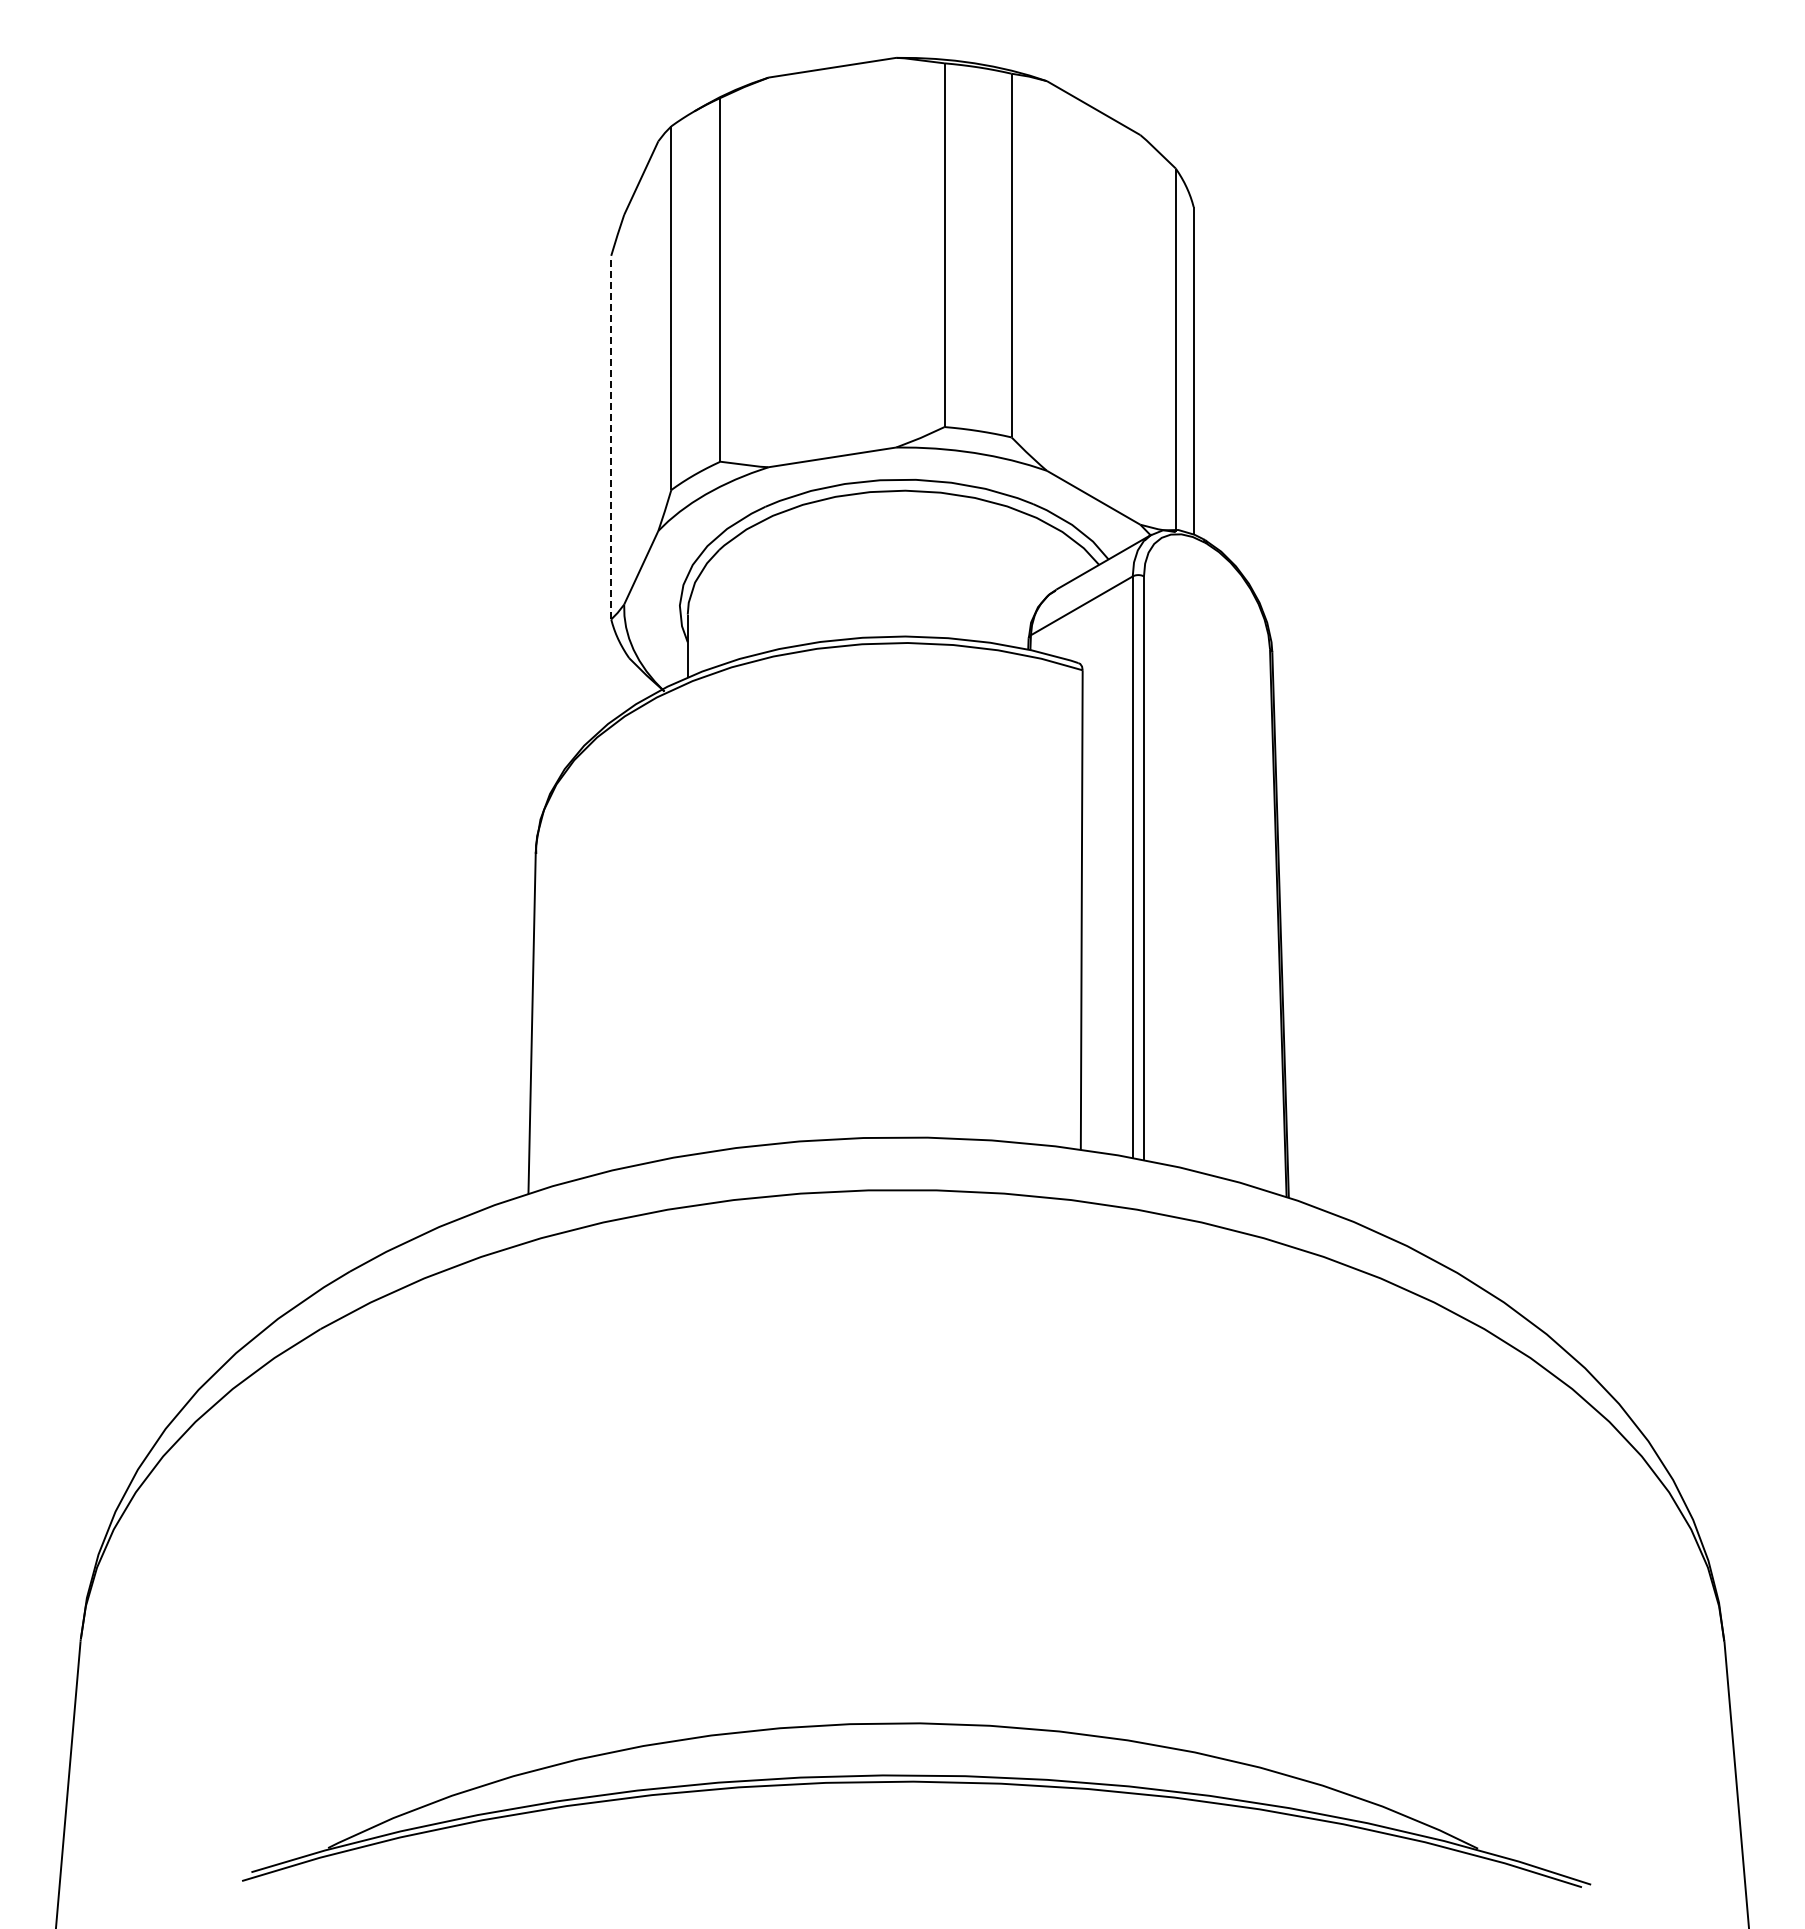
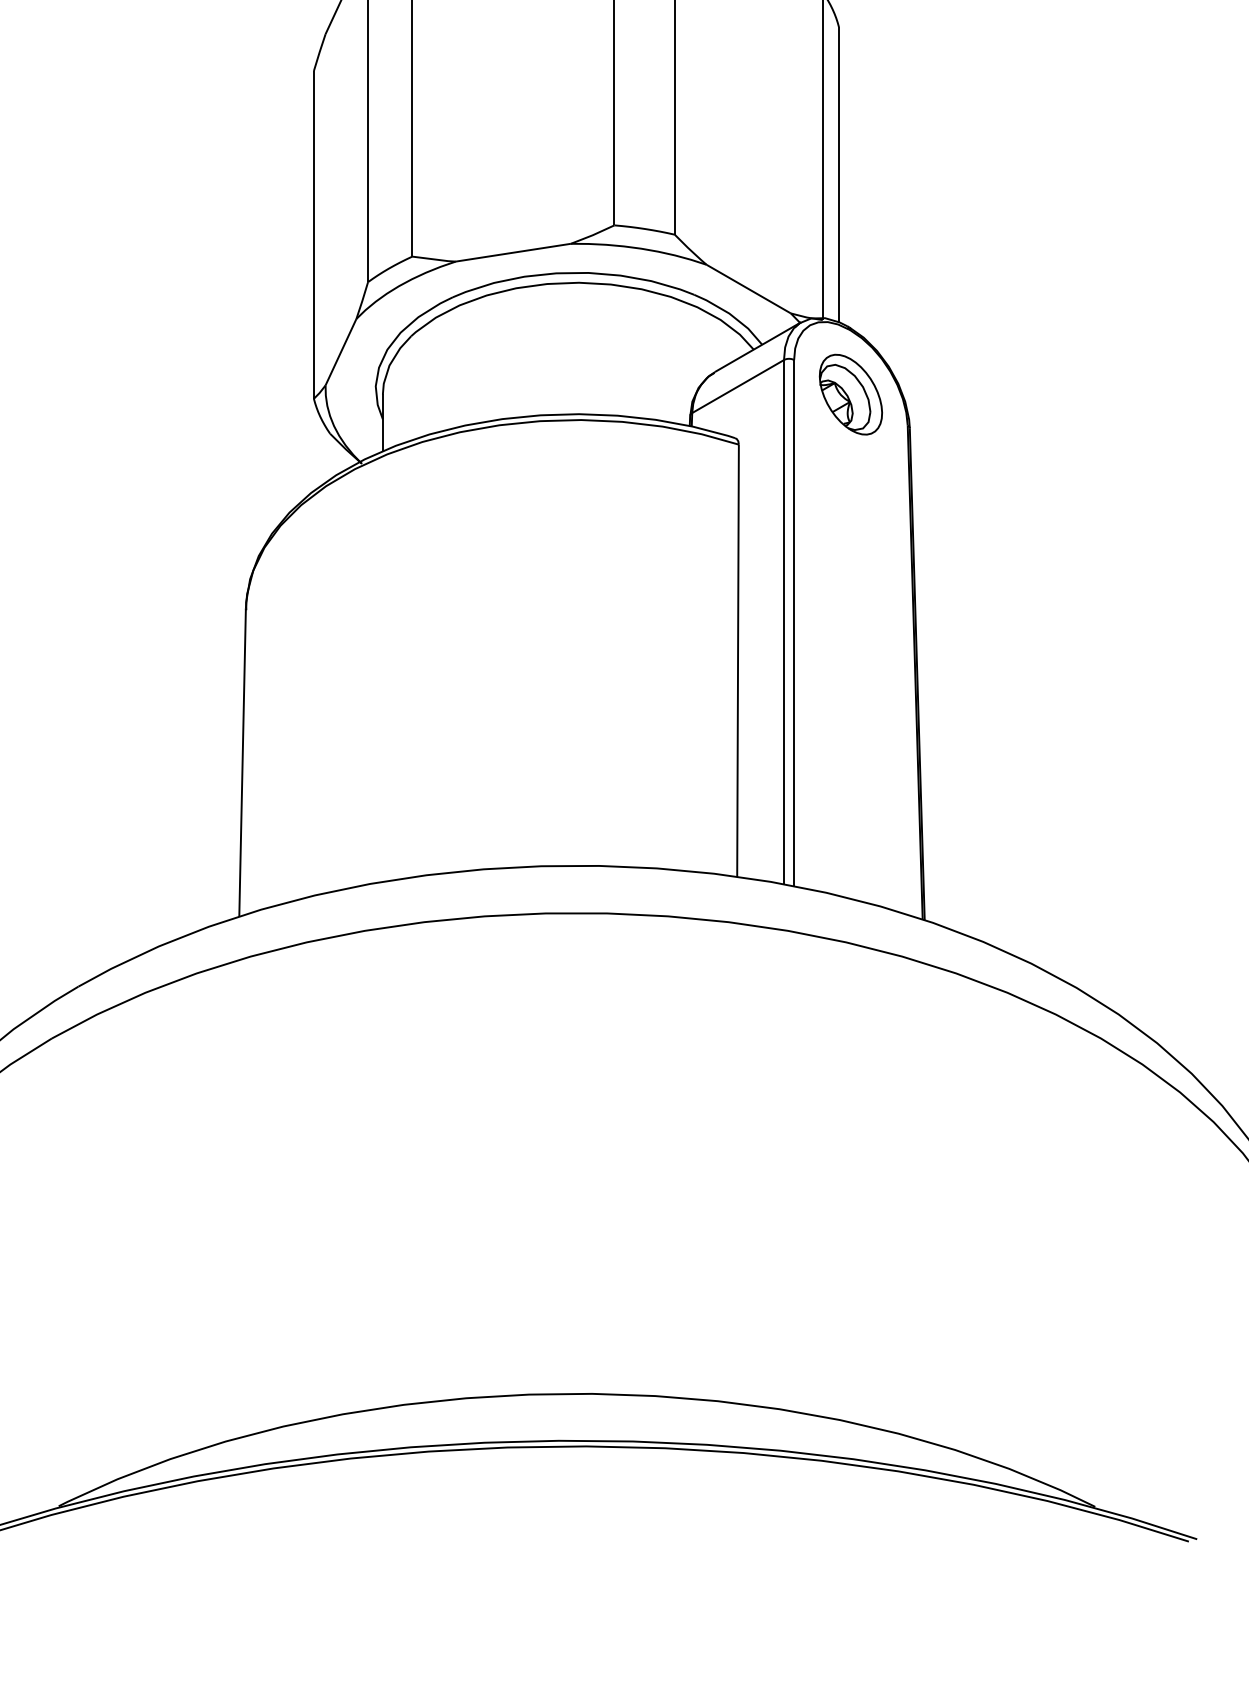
line: (611, 437) -> (314, 234), dashed -> solid
part: (1206, 614) -> (850, 394), added

